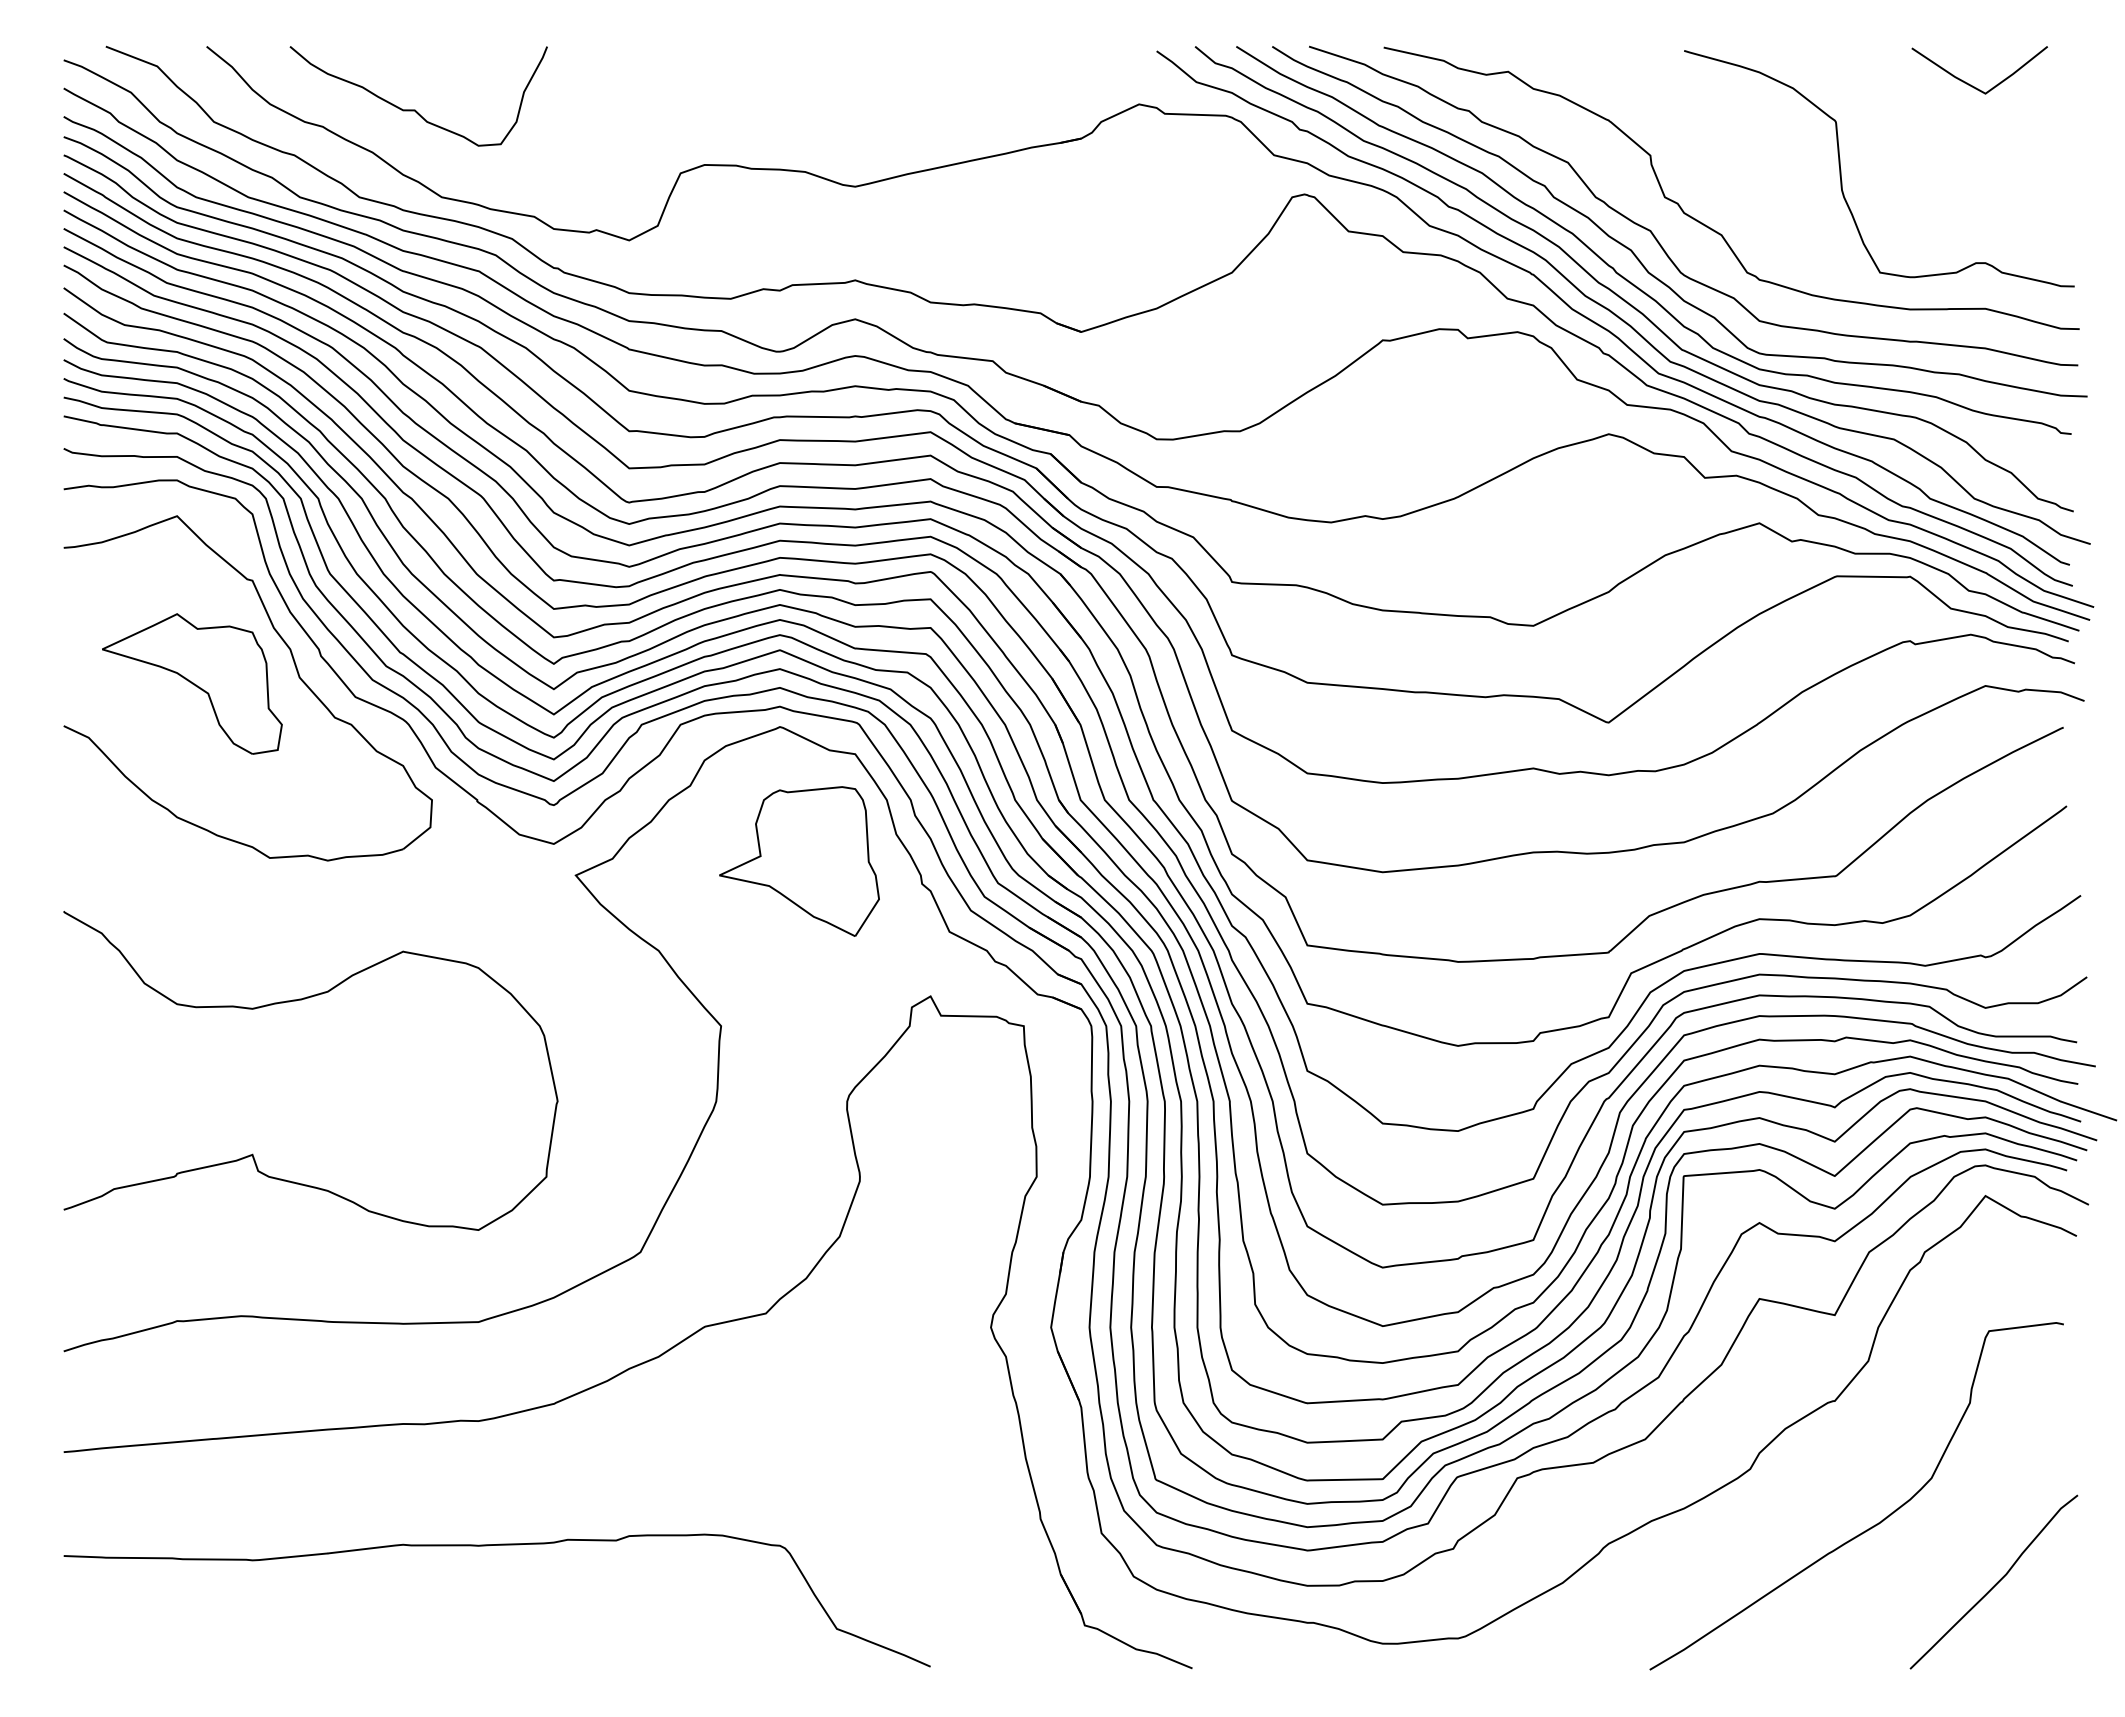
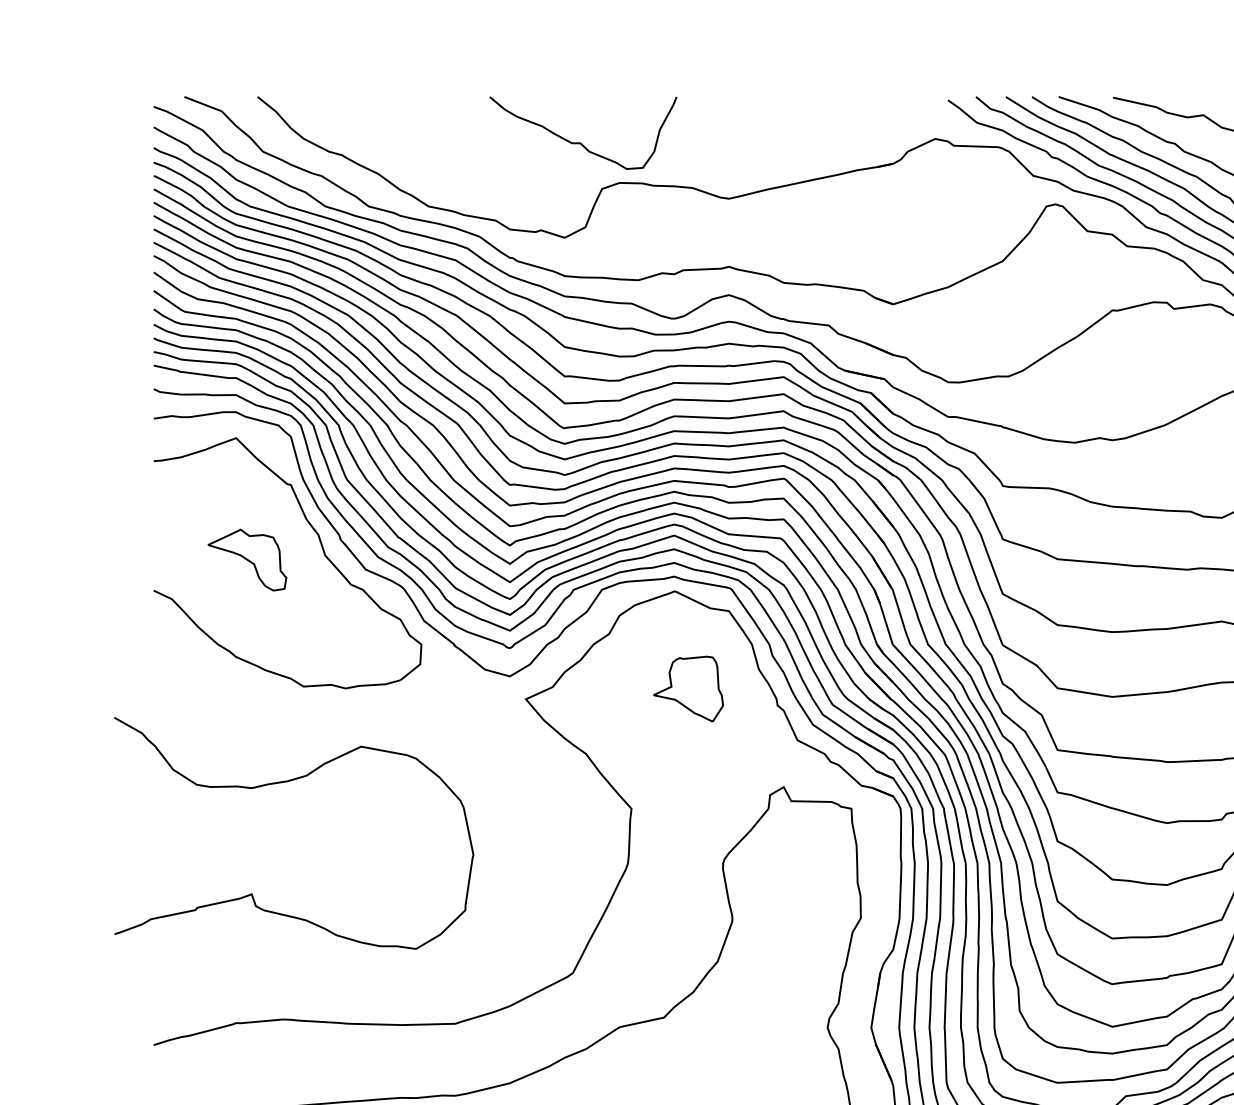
curve: (415, 109) -> (580, 142), moved
part: (192, 683) -> (247, 559), size x0.6
part: (799, 861) -> (688, 689), size x0.6
curve: (296, 1001) -> (283, 782), moved

